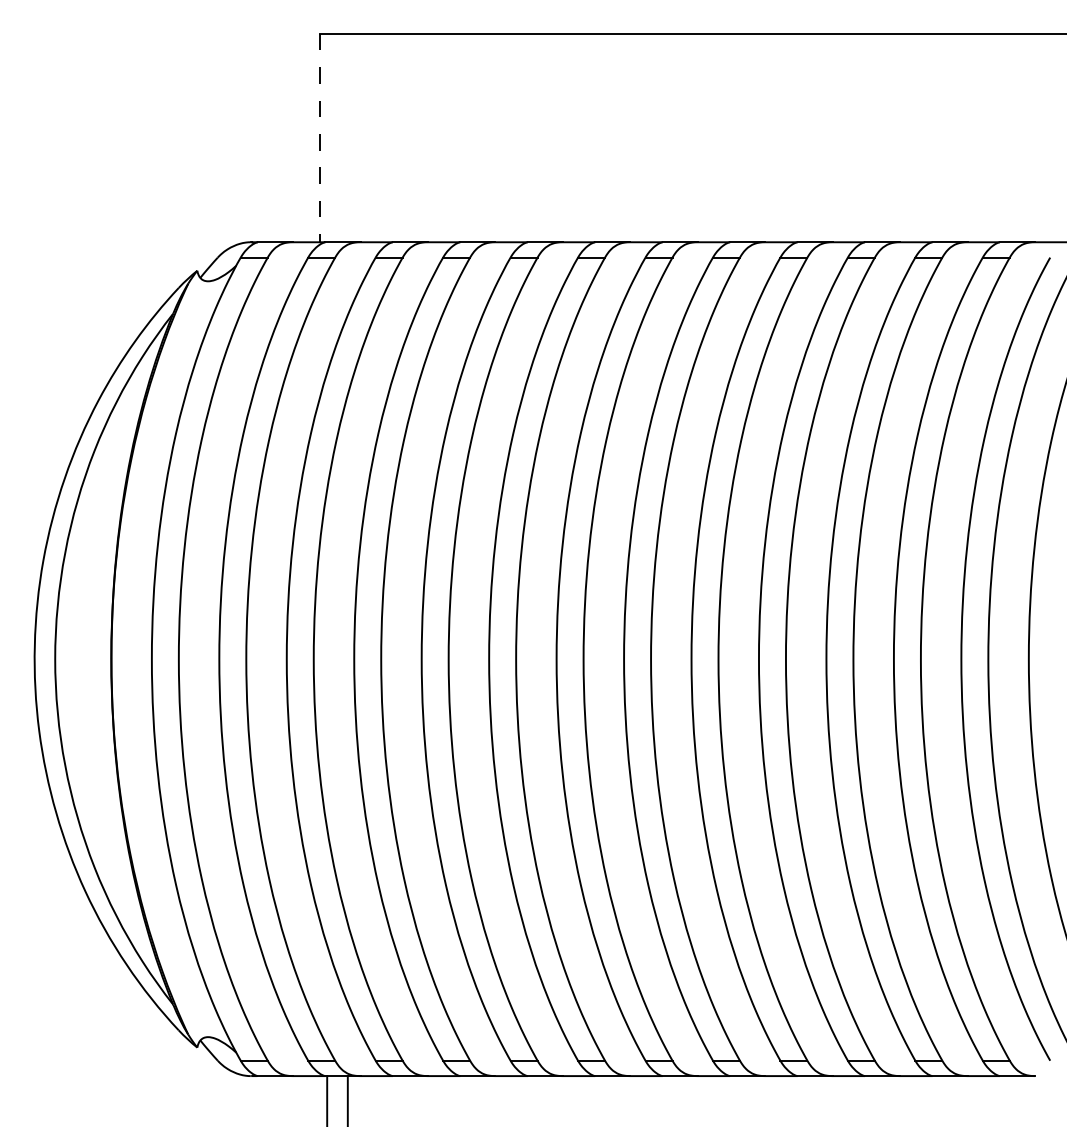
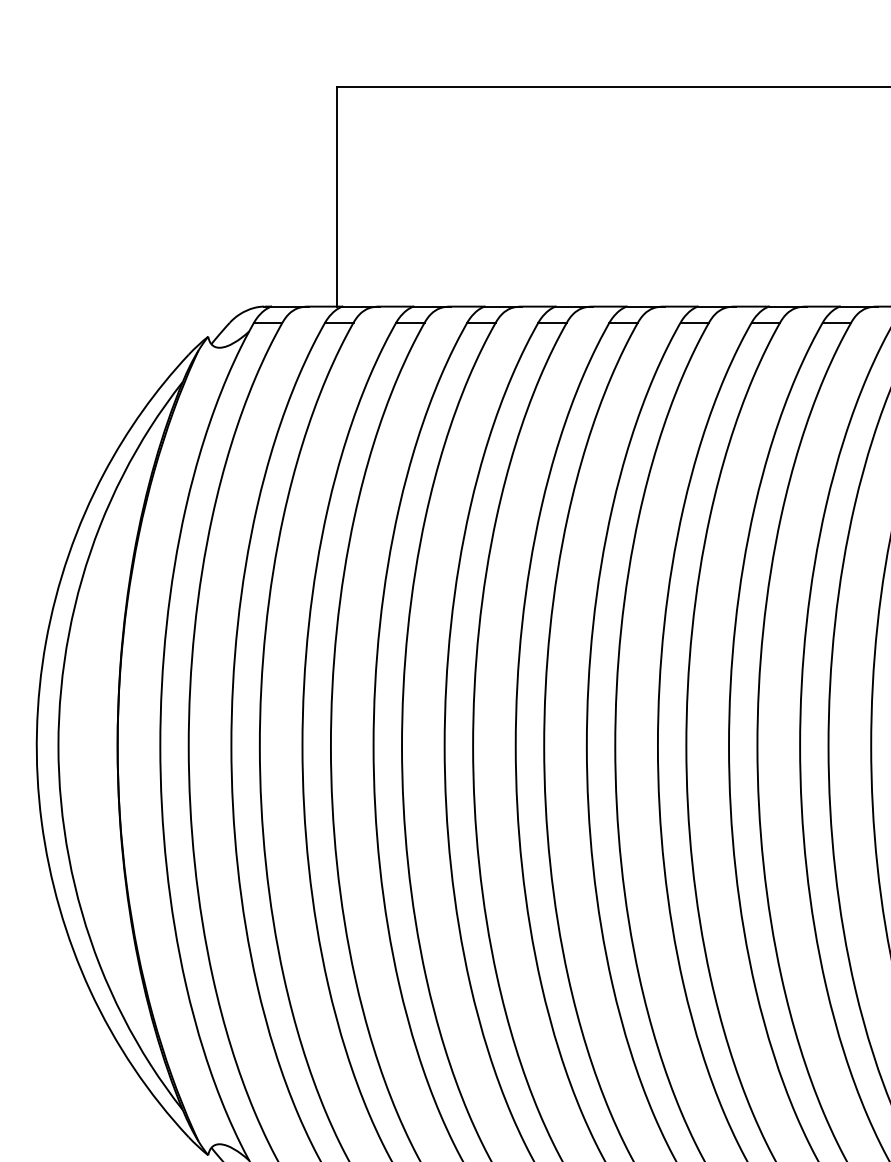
line: (319, 138) -> (336, 197), dashed -> solid

